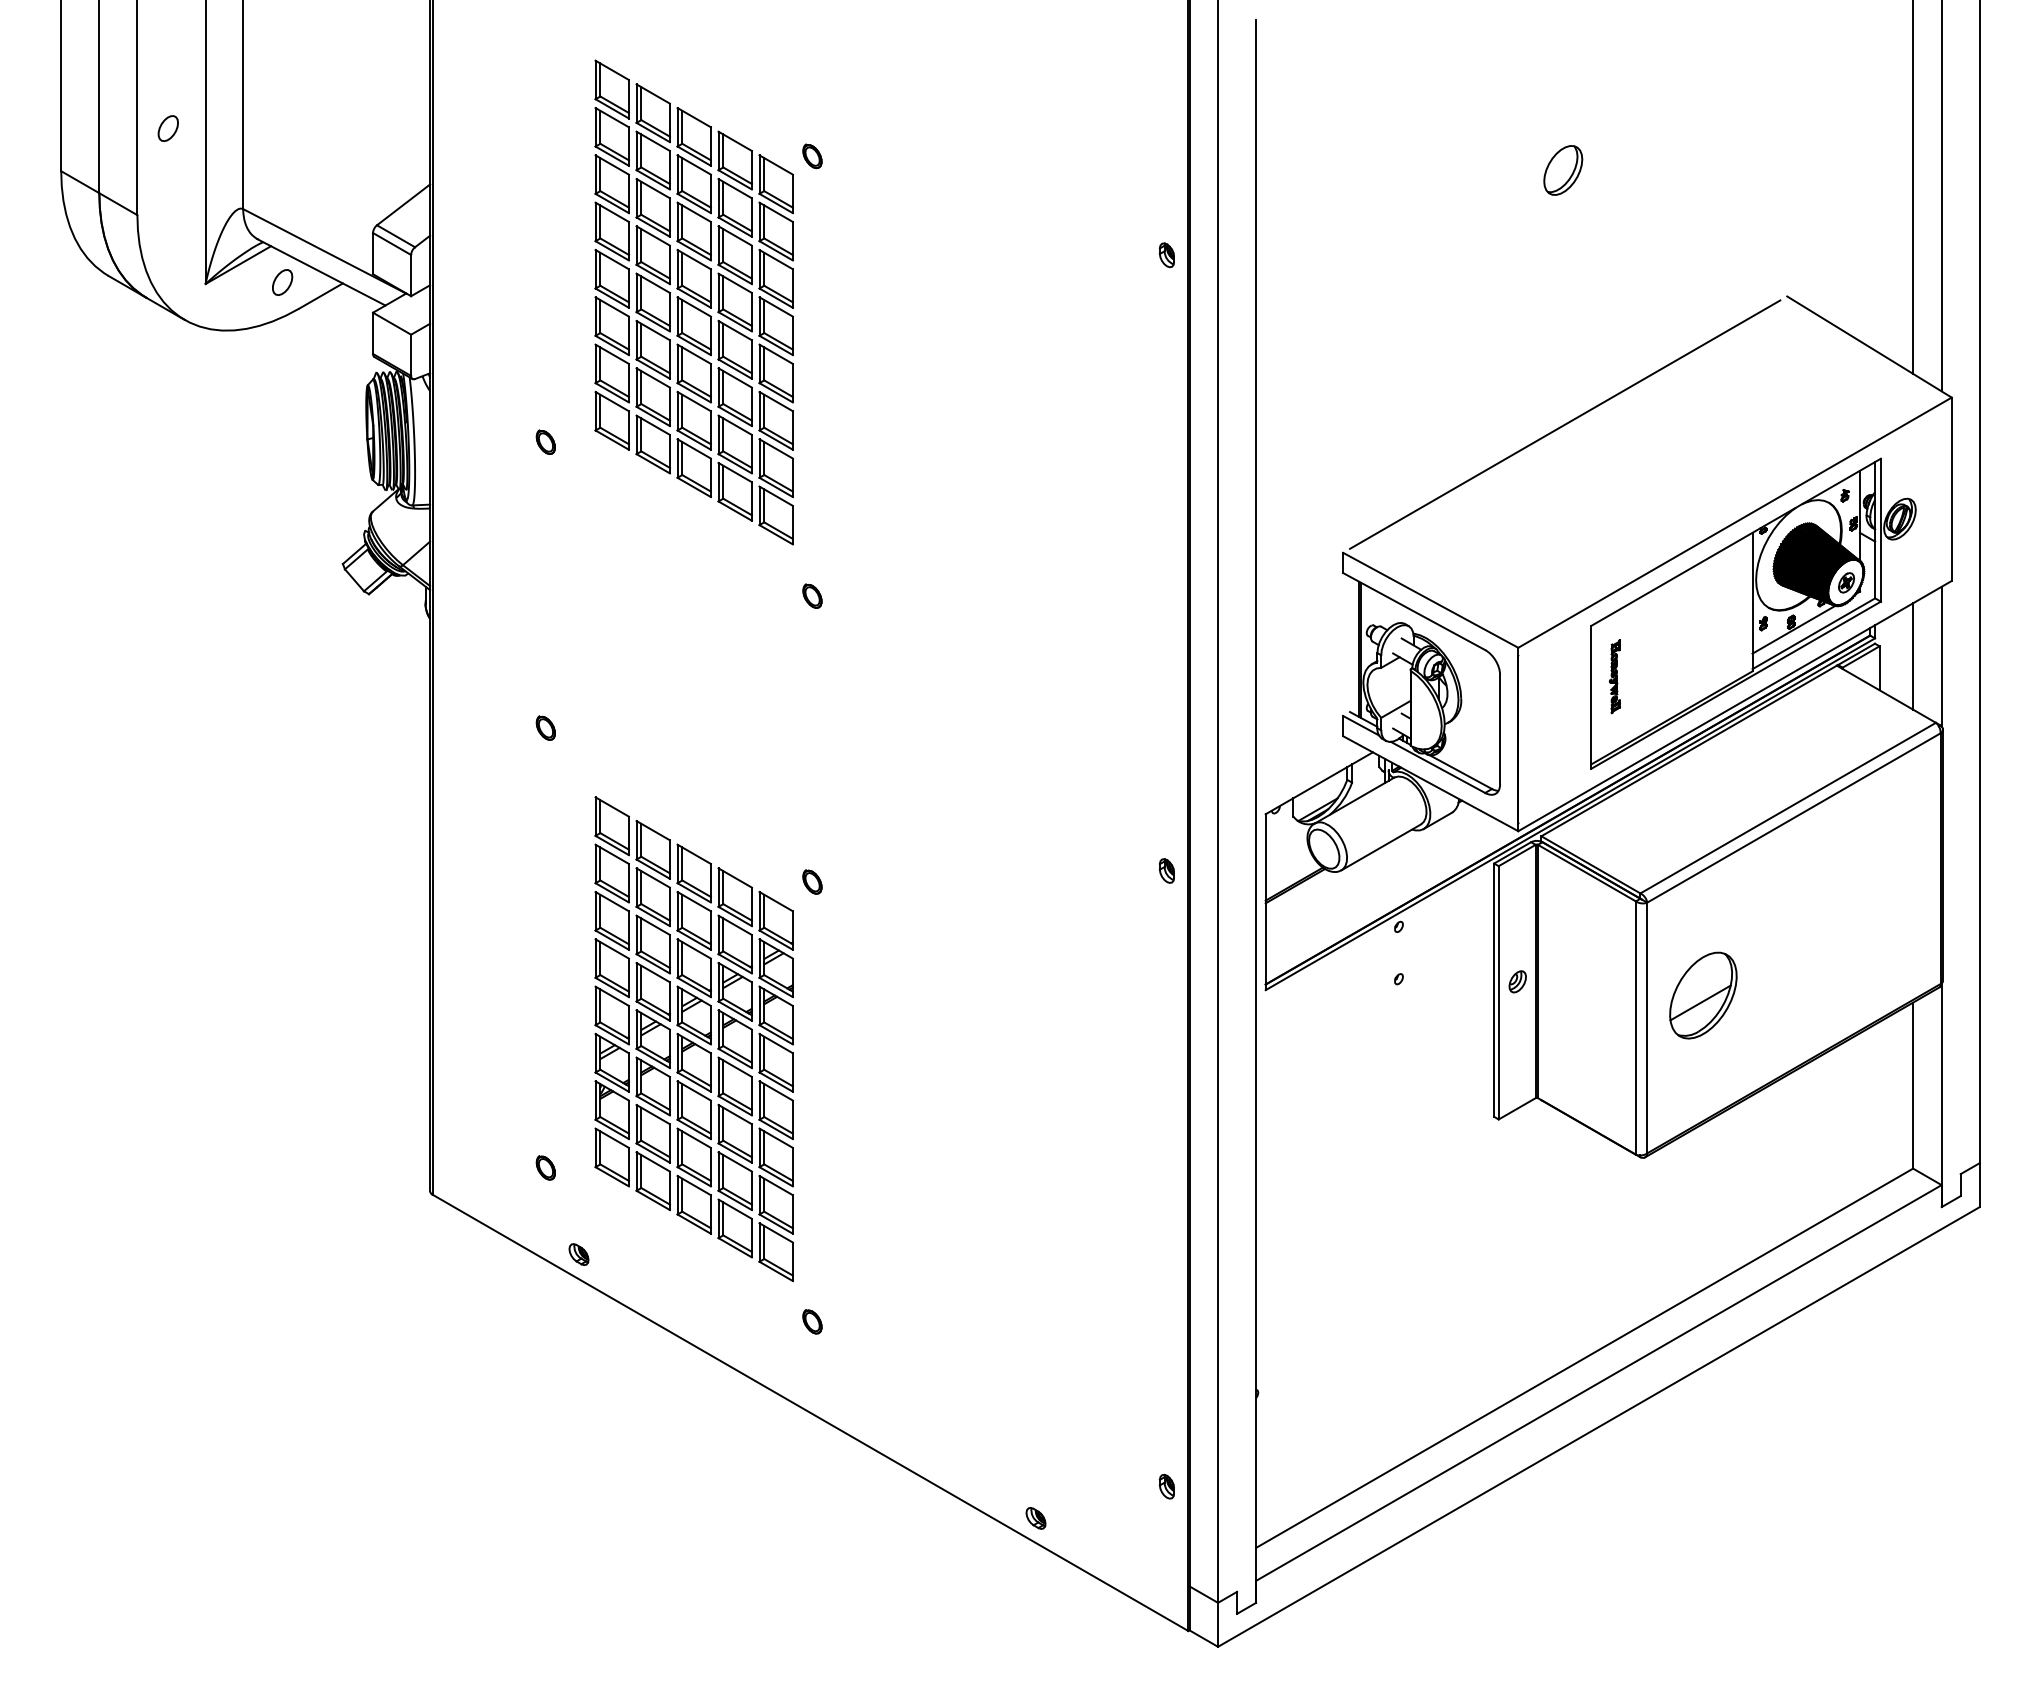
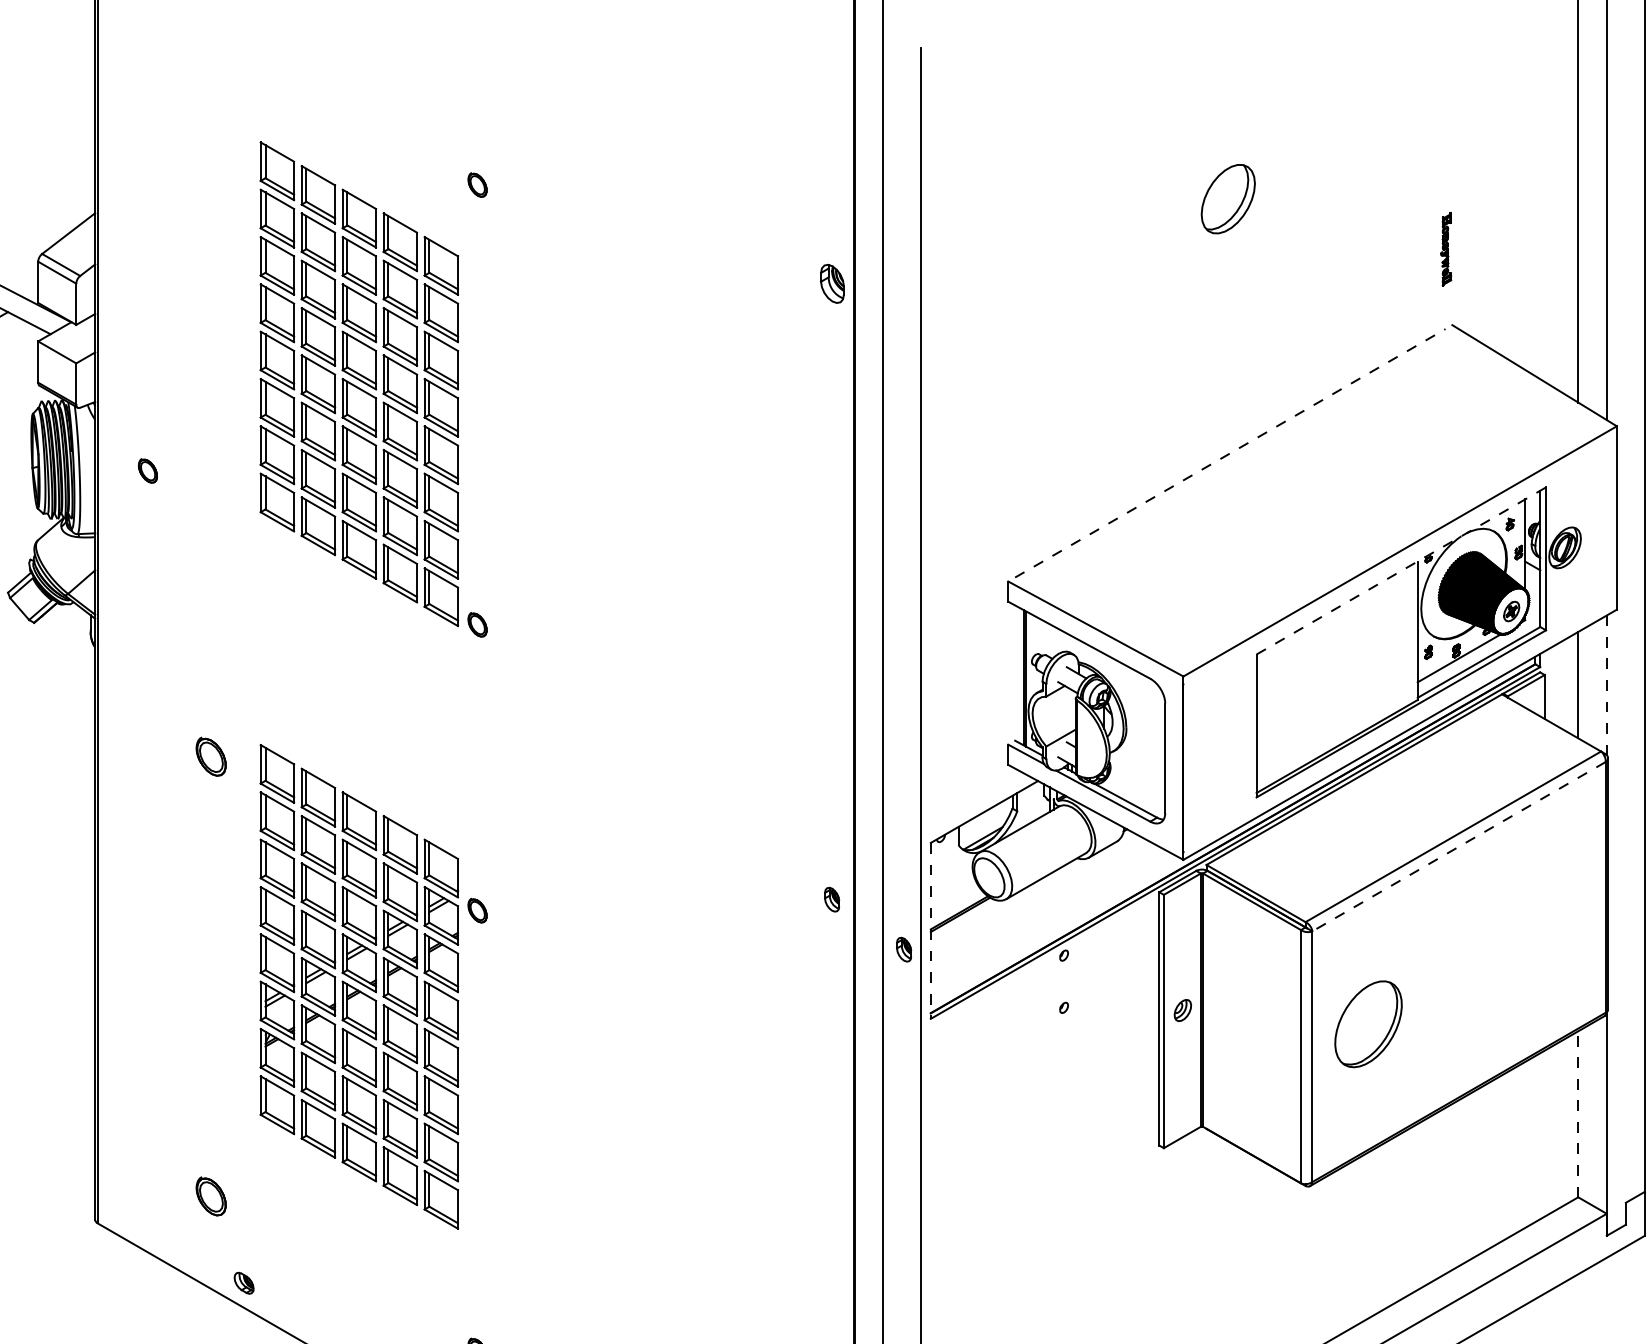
part: (1563, 170) -> (1228, 199), size x1.4
part: (1166, 255) -> (831, 284), size x1.6
part: (693, 302) -> (358, 384), moved
line: (1565, 424) -> (1230, 453), solid -> dashed
part: (545, 441) -> (147, 470), moved
line: (1736, 542) -> (1401, 571), solid -> dashed
line: (1941, 656) -> (1606, 685), solid -> dashed
part: (1614, 676) -> (1445, 249), moved
part: (545, 727) -> (210, 756), size x1.6
line: (1793, 818) -> (1458, 847), solid -> dashed
line: (1265, 902) -> (930, 931), solid -> dashed
part: (1238, 920) -> (903, 949), added
line: (1700, 1002) -> (1365, 1031), removed
part: (693, 1038) -> (358, 986), moved
line: (1913, 1085) -> (1578, 1114), solid -> dashed
part: (545, 1167) -> (210, 1196), size x1.6

